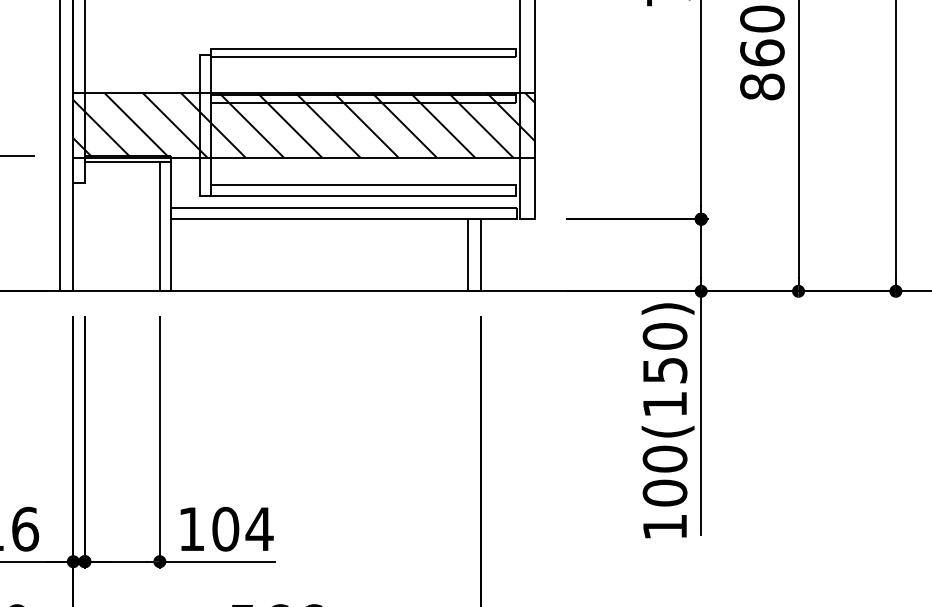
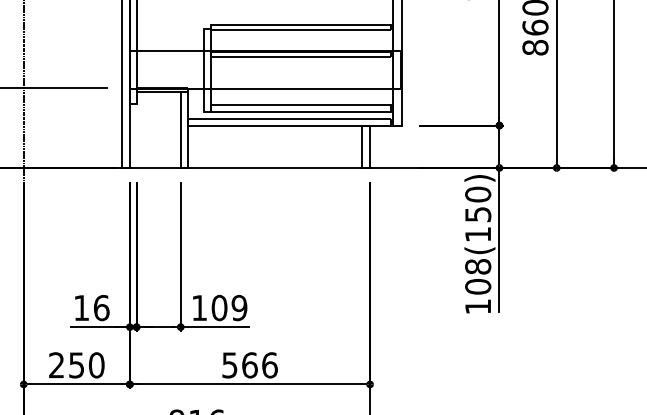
hatch: (303, 125) -> (265, 70), removed
text: (663, 458) -> (477, 266), 100(150) -> 108(150)
text: (259, 528) -> (239, 307), 104 -> 109

